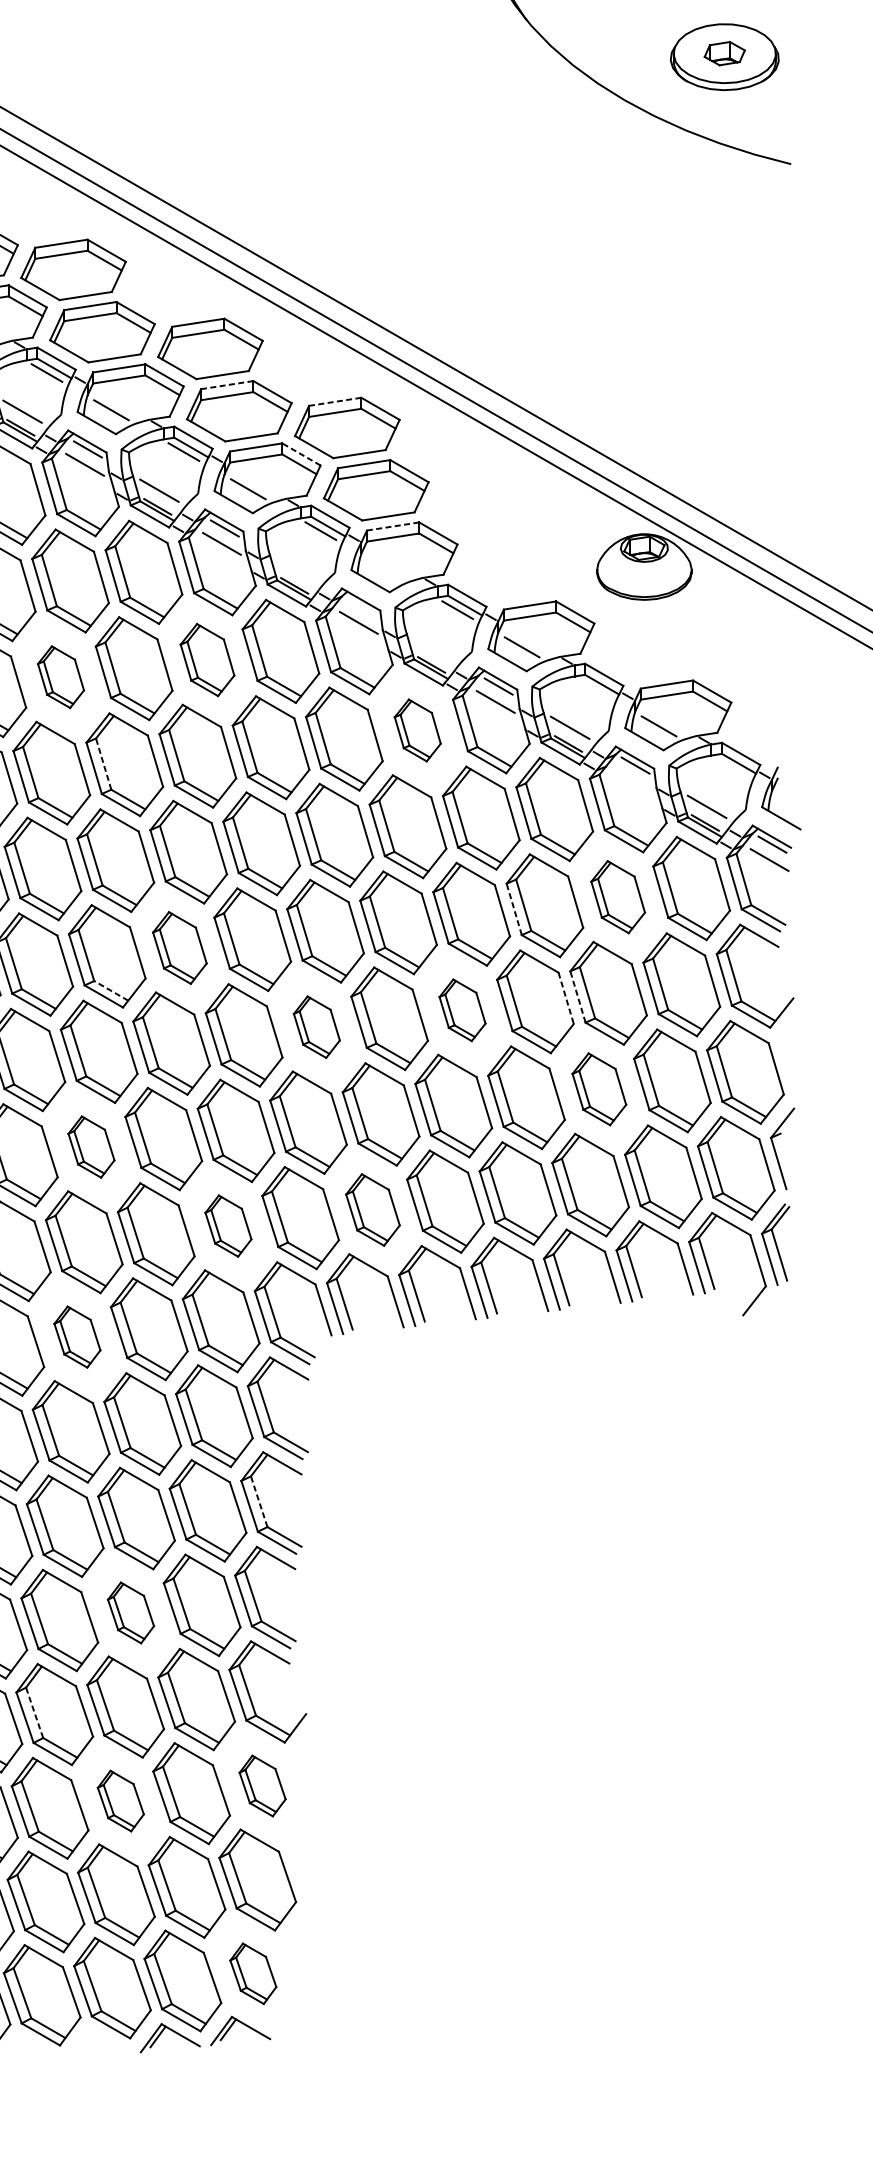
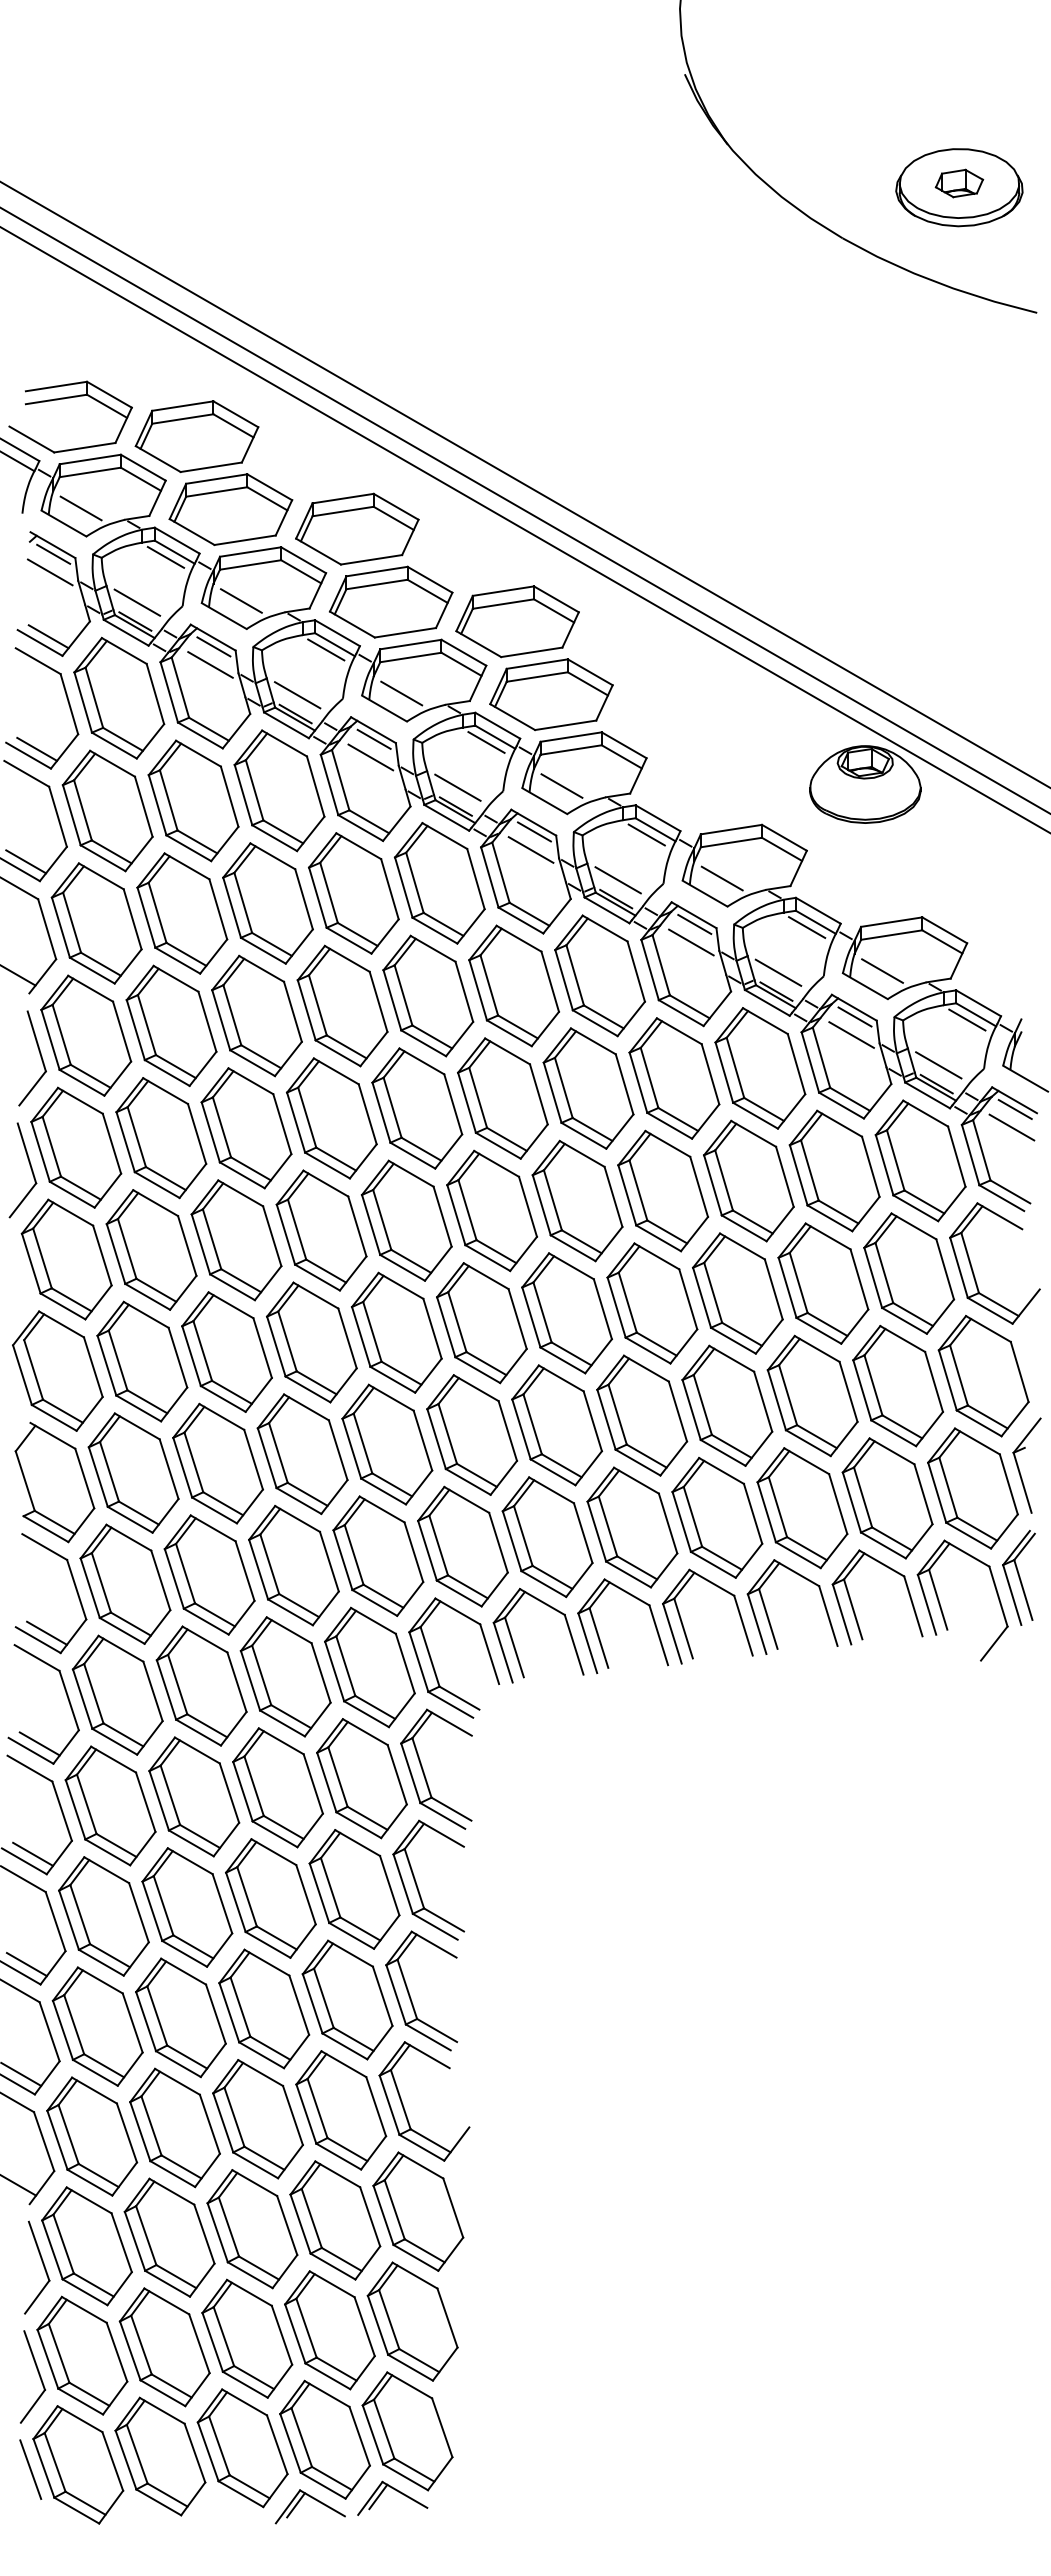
line: (227, 385) -> (377, 571), dashed -> solid
line: (335, 402) -> (503, 591), dashed -> solid
line: (301, 454) -> (463, 652), dashed -> solid
line: (393, 526) -> (571, 737), dashed -> solid
line: (384, 567) -> (561, 785), added
line: (296, 569) -> (457, 787), added
line: (361, 607) -> (534, 831), added
line: (432, 648) -> (617, 879), added
part: (207, 660) -> (353, 893), size x1.43
part: (61, 677) -> (182, 913), size x1.67
line: (594, 689) -> (806, 927), added
part: (417, 730) -> (599, 975), size x1.67
line: (103, 763) -> (232, 1014), dashed -> solid
line: (731, 767) -> (967, 1019), added
line: (632, 780) -> (851, 1034), added
part: (618, 896) -> (834, 1170), size x1.43
line: (513, 908) -> (712, 1184), dashed -> solid
part: (179, 947) -> (321, 1230), size x1.43
line: (110, 990) -> (240, 1280), dashed -> solid
line: (577, 996) -> (787, 1287), dashed -> solid
line: (565, 998) -> (773, 1289), dashed -> solid
part: (462, 1010) -> (652, 1303), size x1.67
part: (316, 1027) -> (481, 1323), size x1.67
part: (599, 1088) -> (812, 1395), size x1.43
part: (91, 1147) -> (217, 1463), size x1.67
part: (372, 1210) -> (547, 1537), size x1.43
part: (228, 1225) -> (378, 1555), size x1.67
part: (77, 1336) -> (201, 1685), size x1.67
line: (259, 1501) -> (414, 1878), dashed -> solid
part: (131, 1612) -> (264, 2008), size x1.67
line: (34, 1712) -> (151, 2125), dashed -> solid
part: (262, 1785) -> (418, 2211), size x1.67
part: (120, 1801) -> (252, 2229), size x1.67
part: (253, 1973) -> (407, 2431), size x1.67

